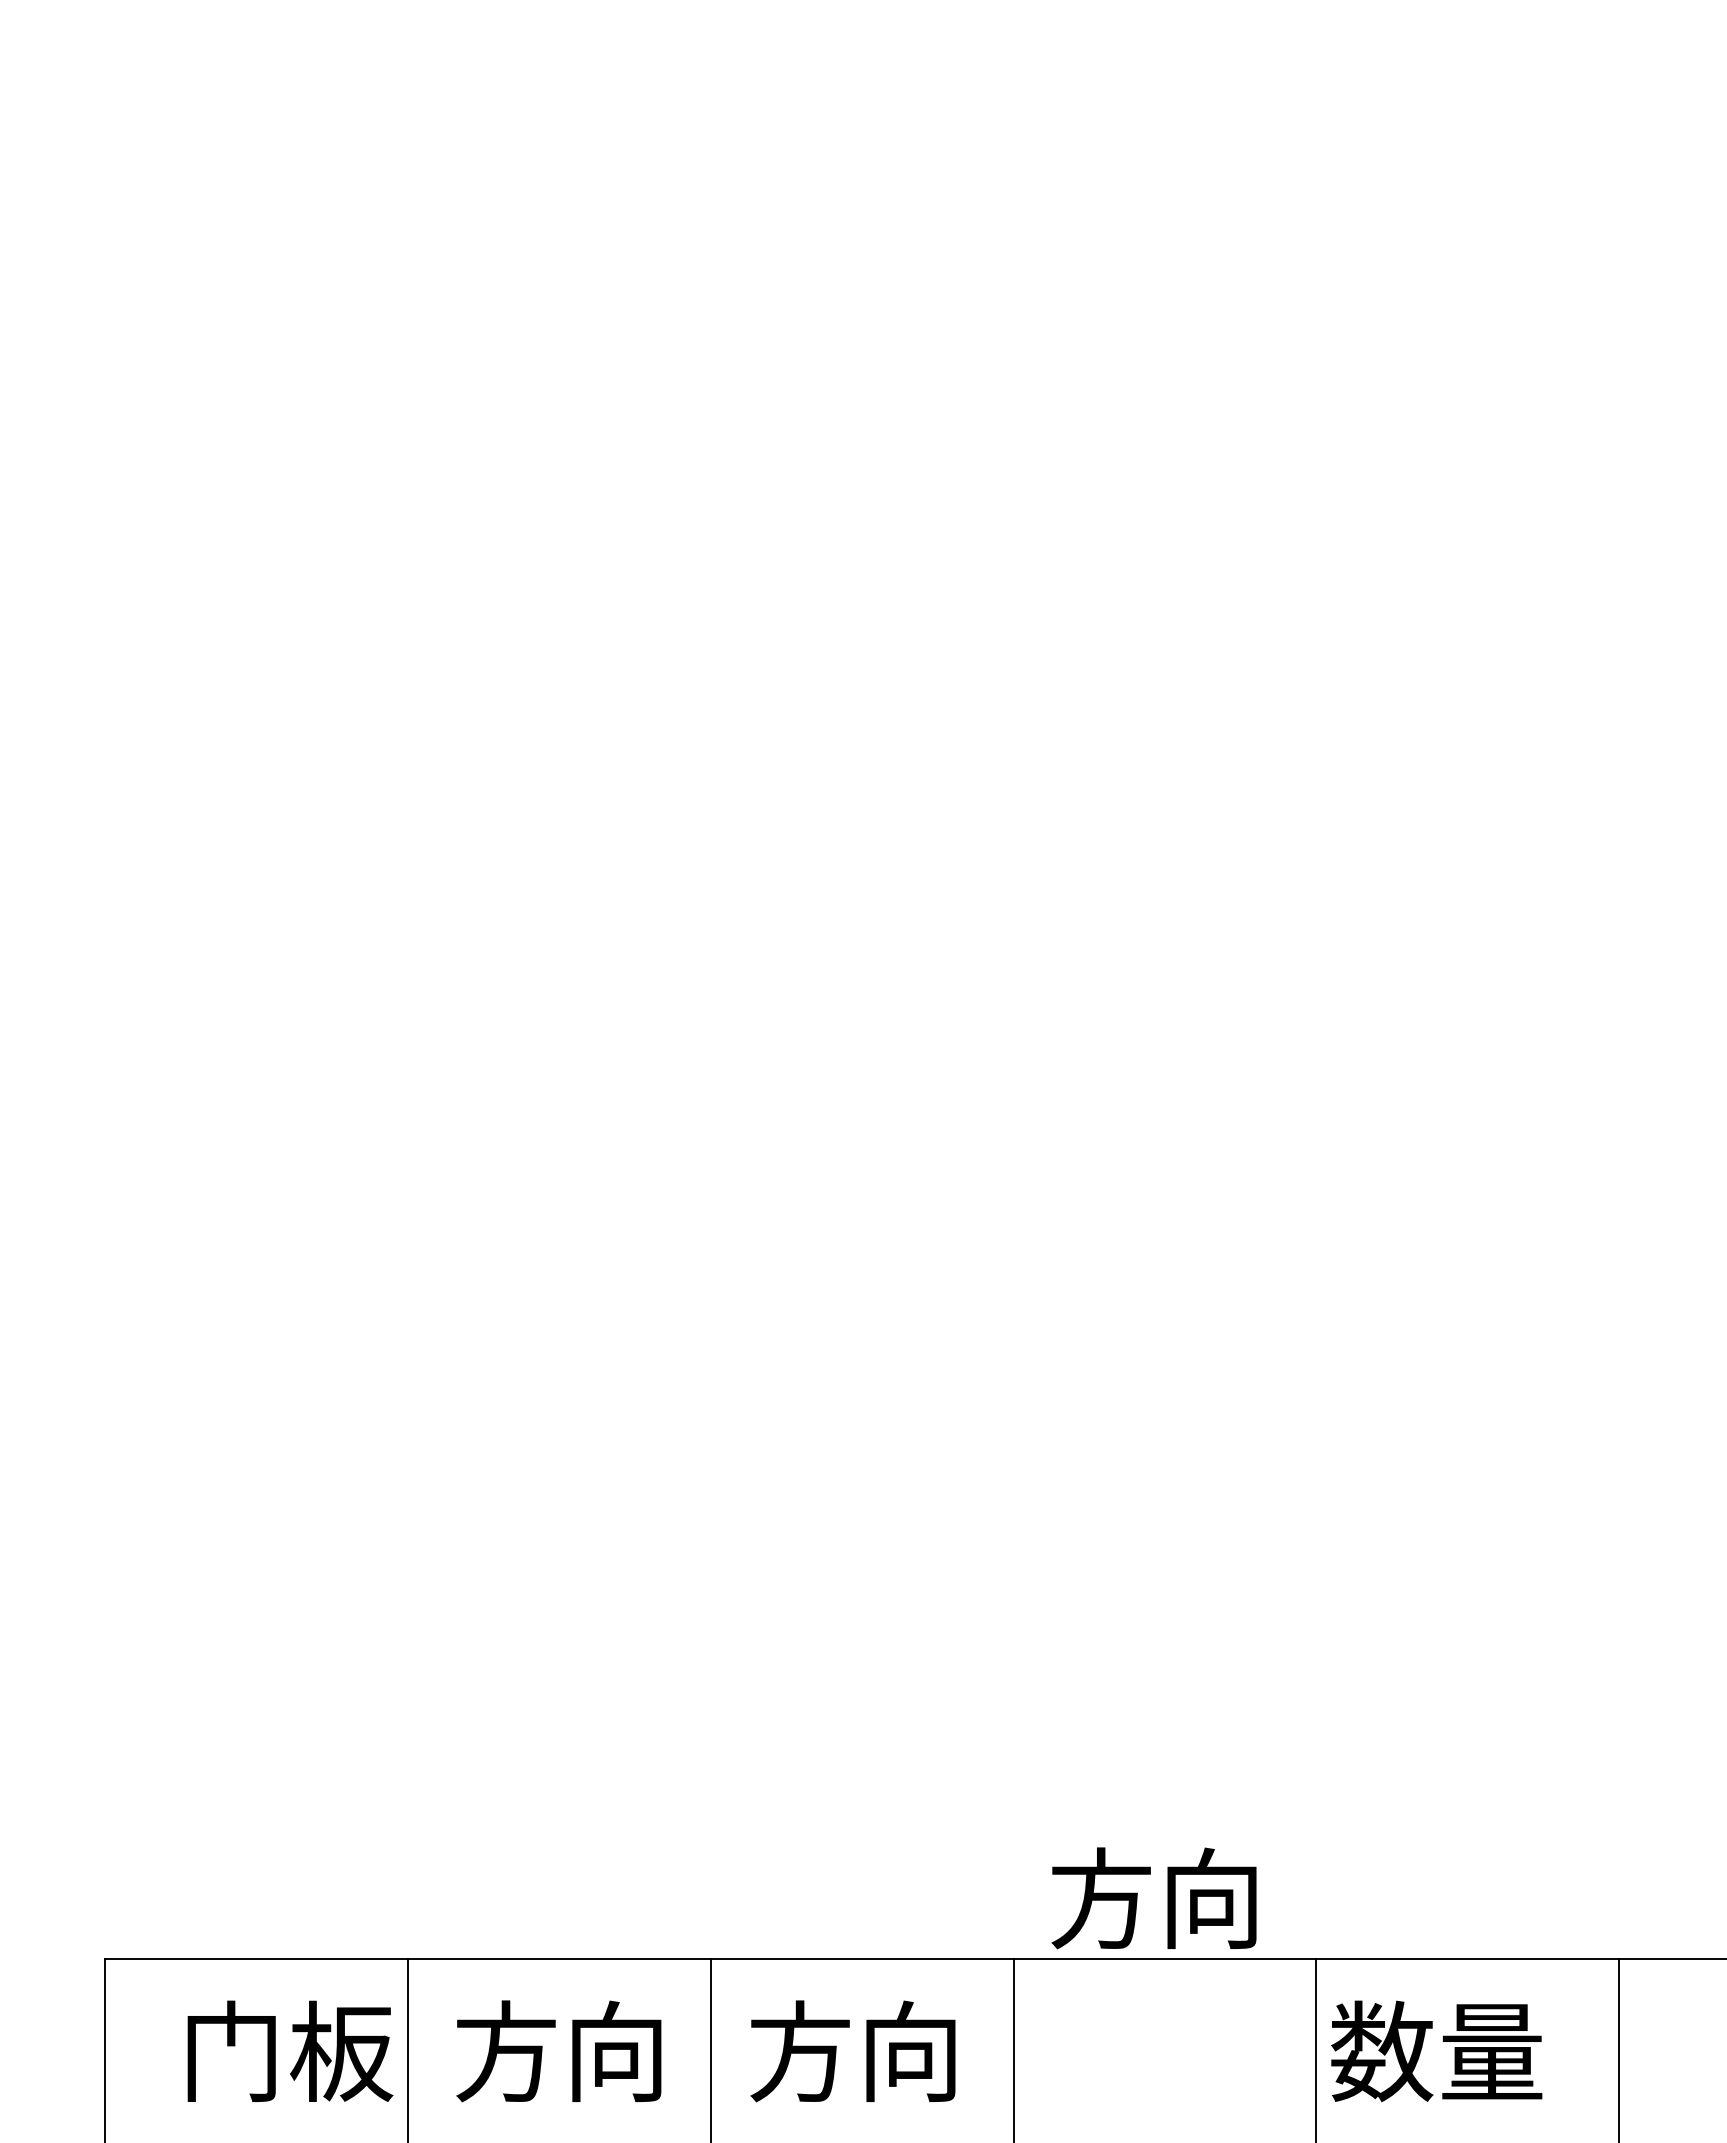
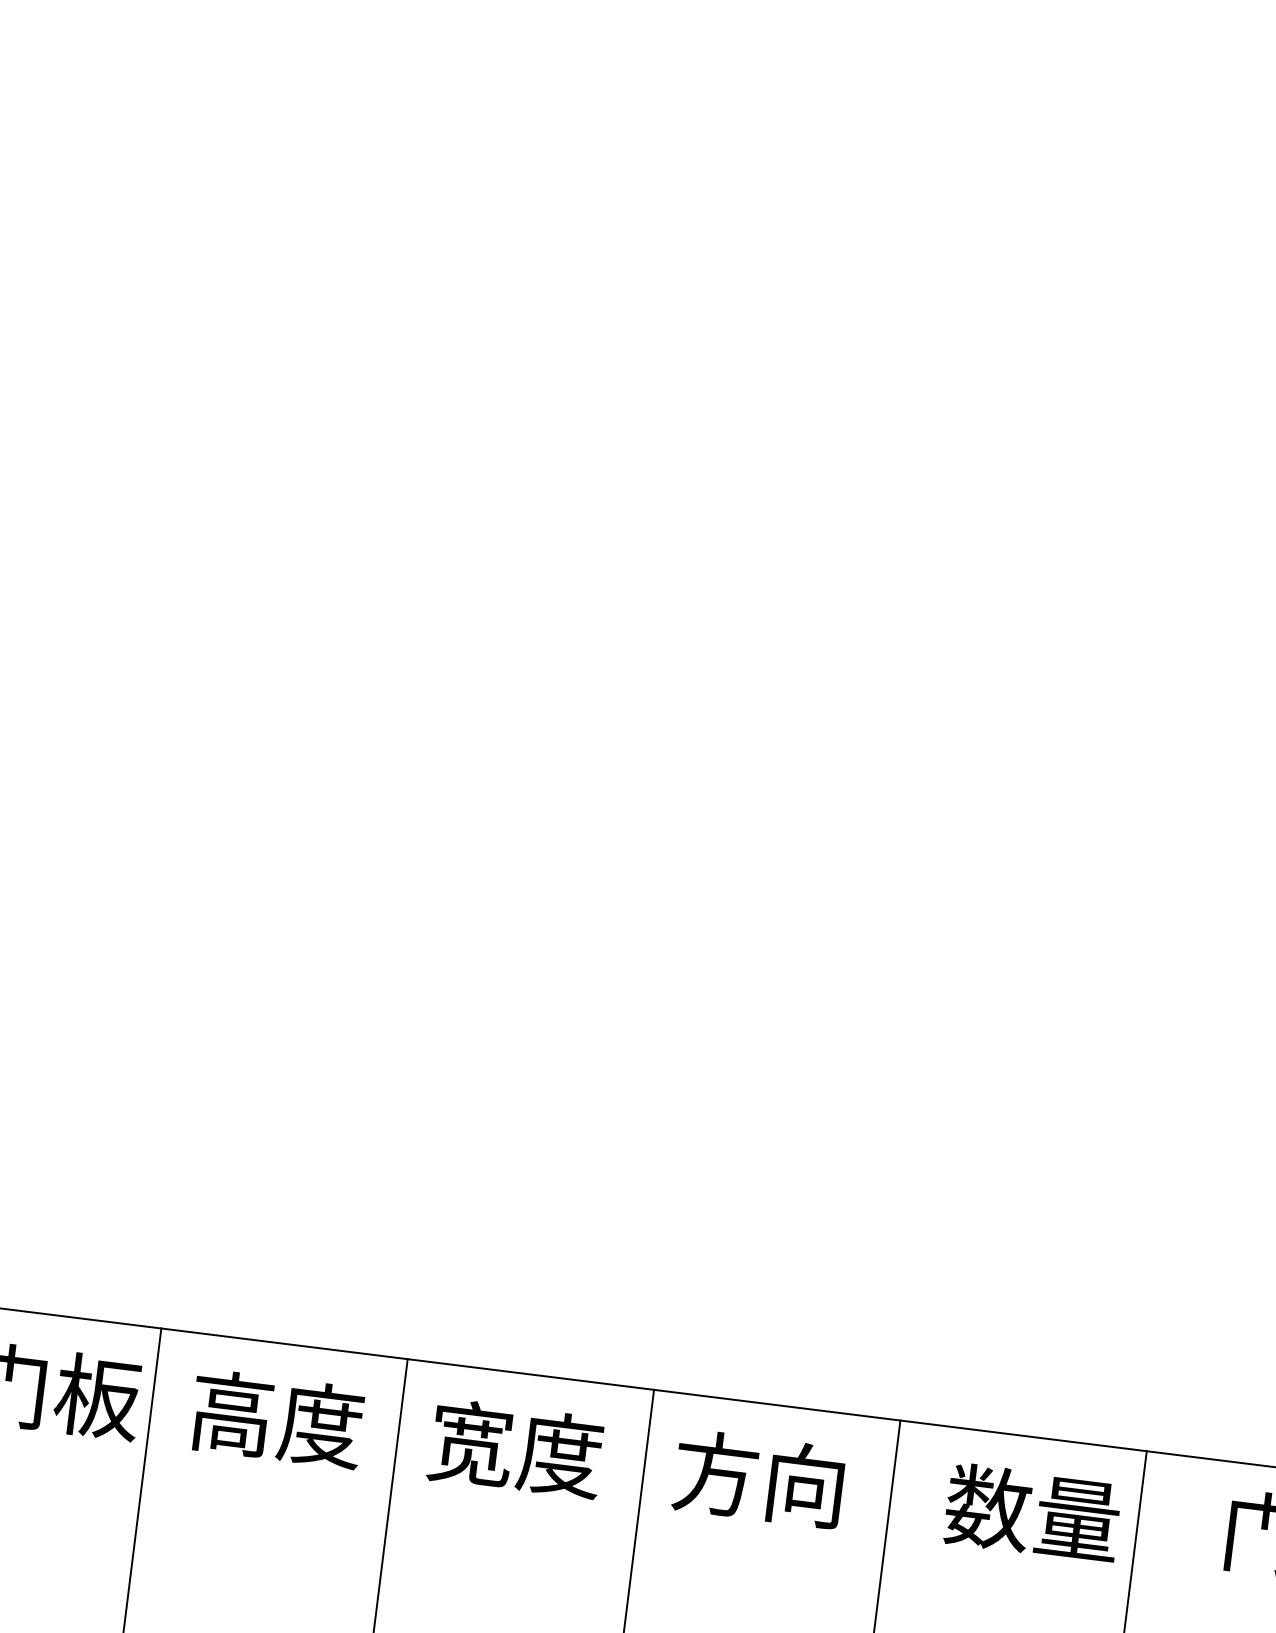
text: (1153, 1898) -> (758, 1479), moved
text: (561, 2051) -> (276, 1419), 方向 -> 高度
text: (855, 2051) -> (516, 1448), 方向 -> 宽度
text: (1436, 2051) -> (1032, 1513), moved

